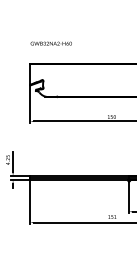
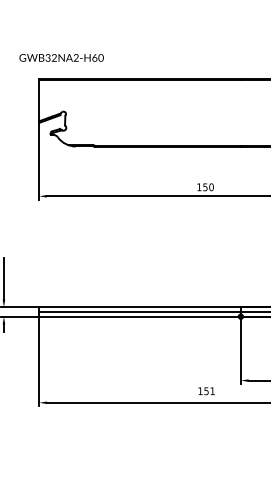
text: (50, 43) -> (59, 57), moved

